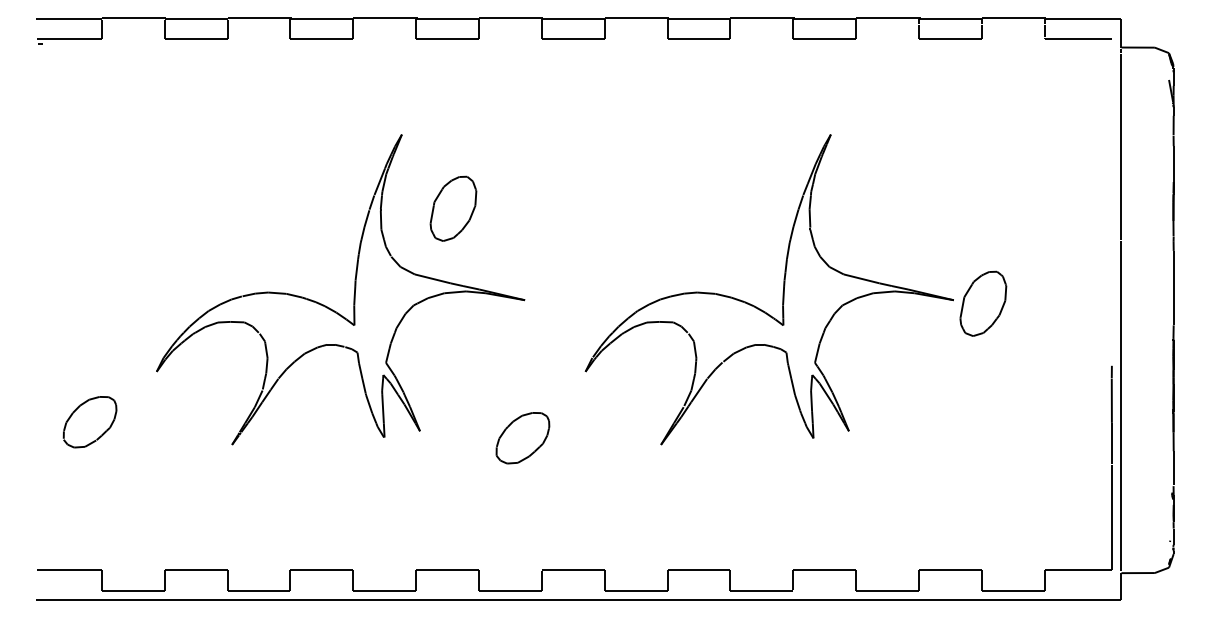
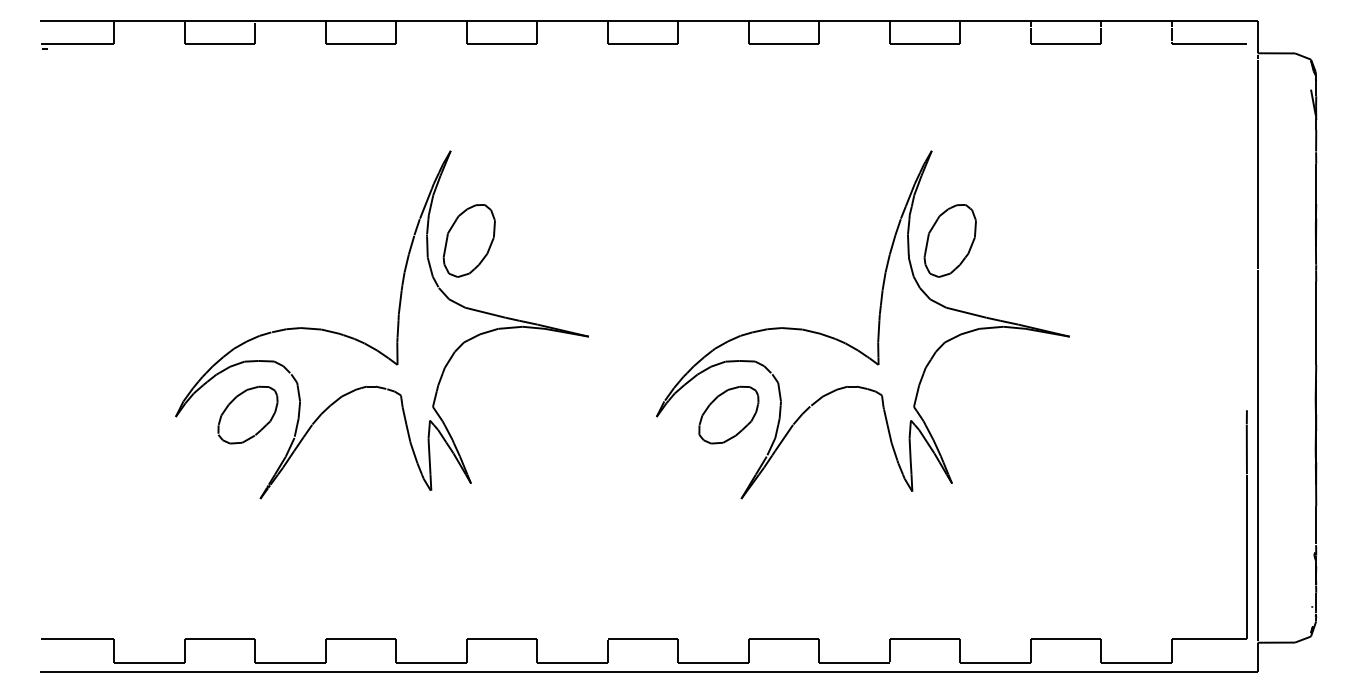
part: (453, 208) -> (469, 240), moved
part: (983, 303) -> (950, 240), moved
part: (89, 422) -> (247, 415), moved
part: (522, 438) -> (728, 415), moved

